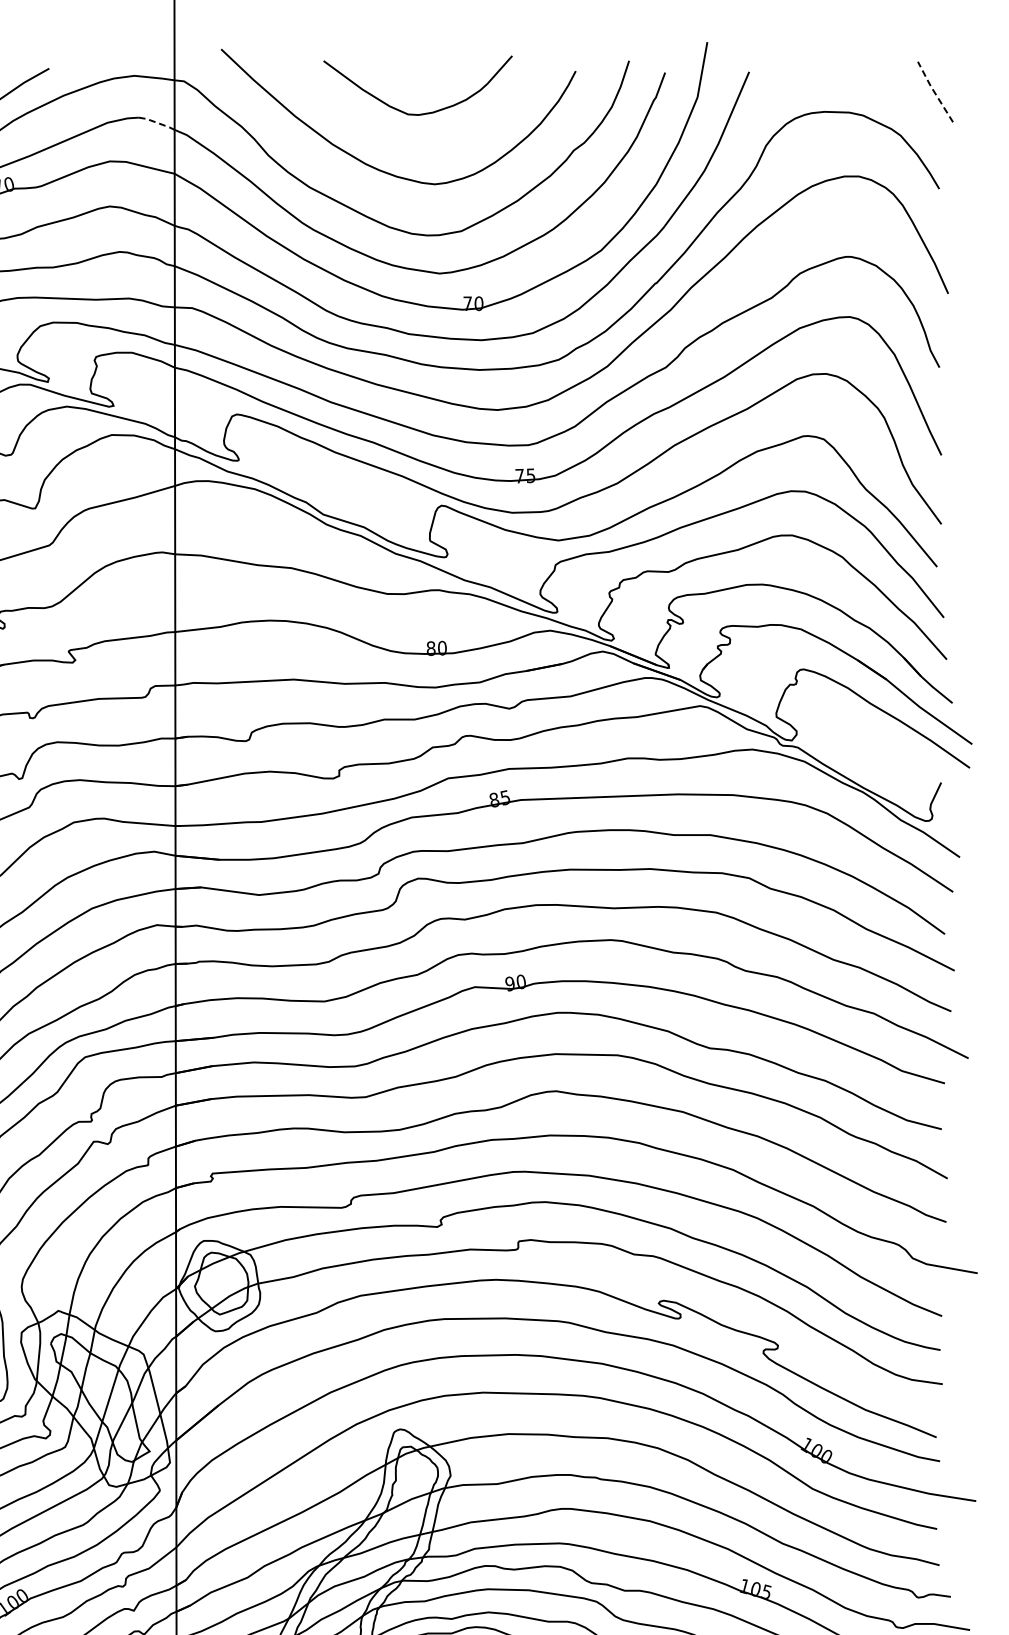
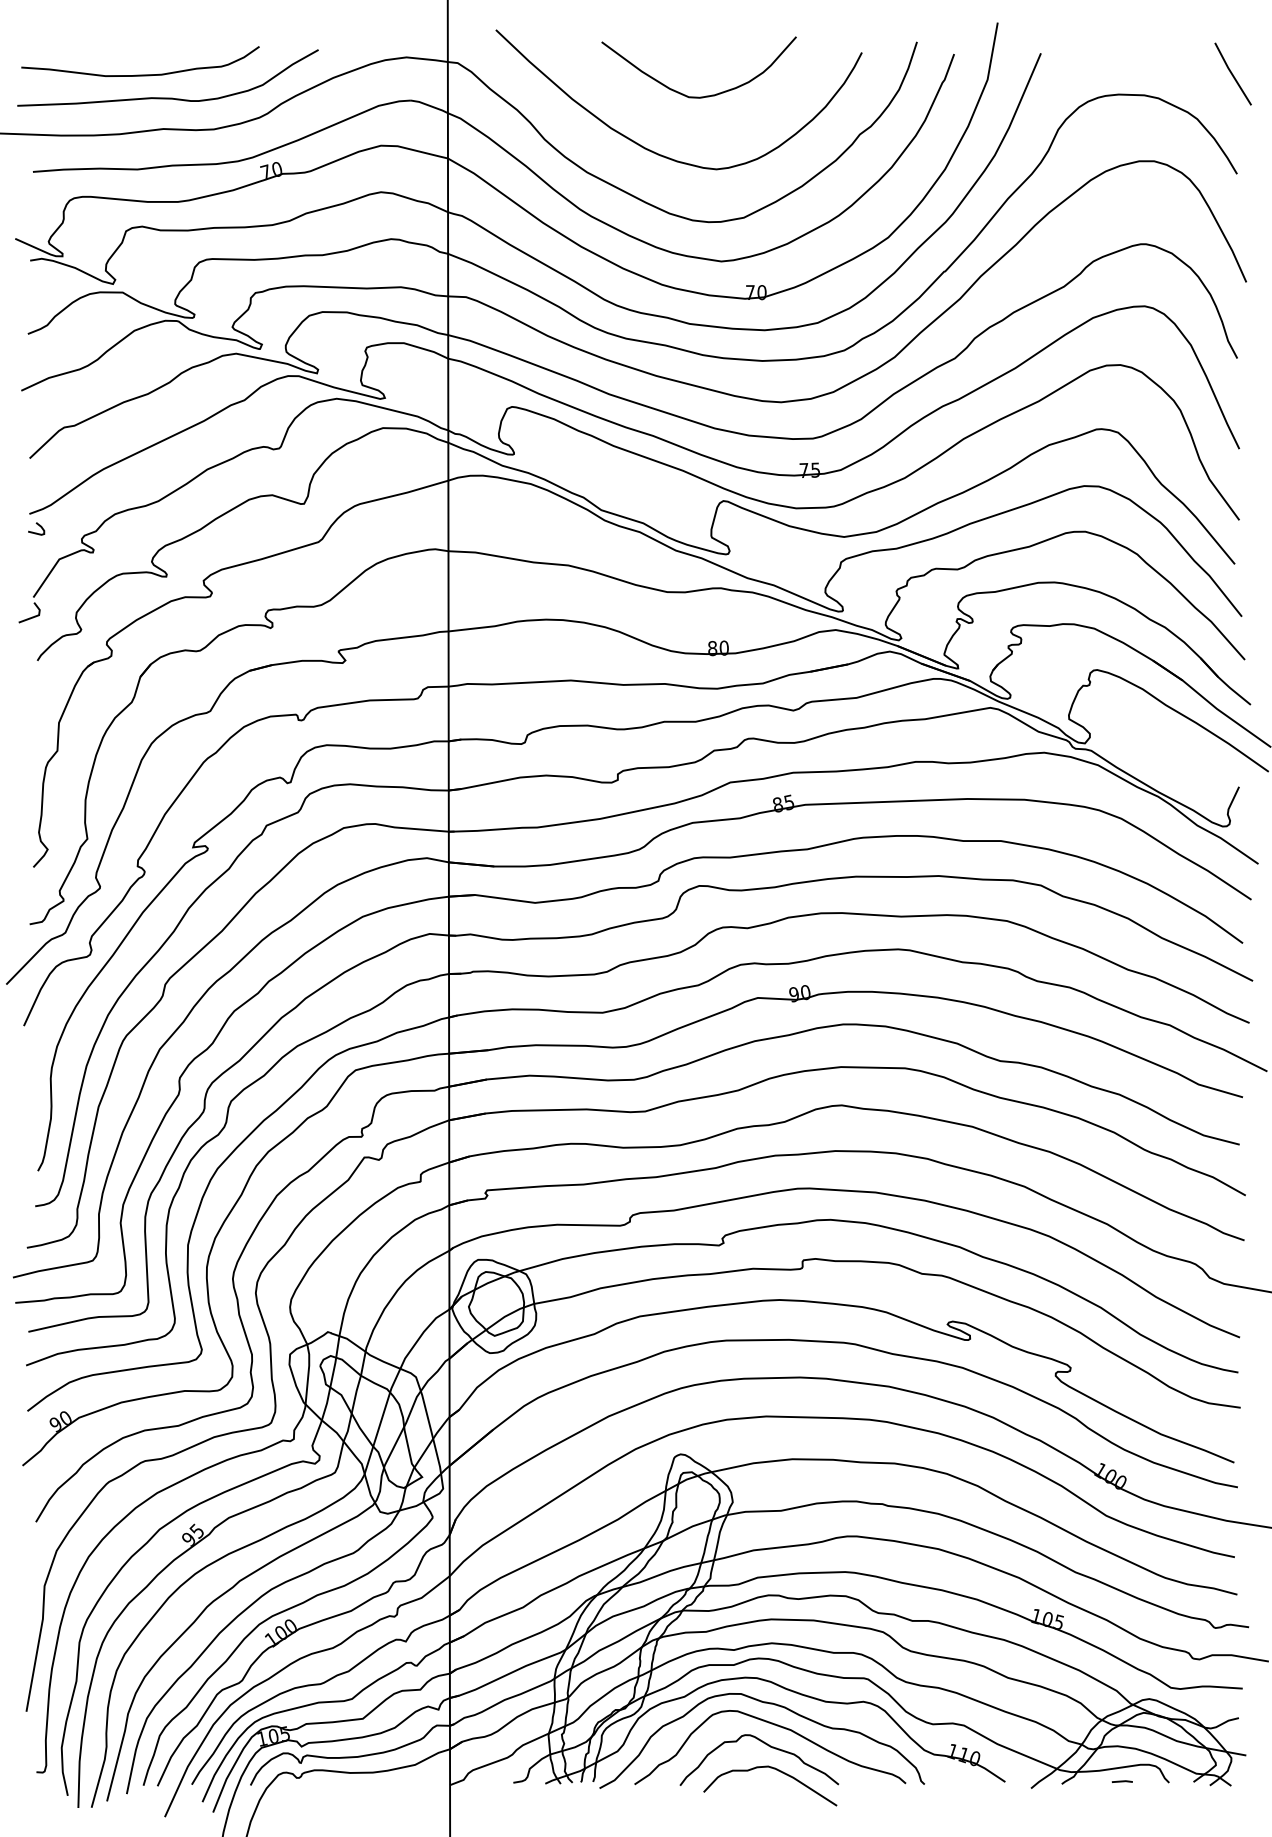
line: (933, 91) -> (1231, 73), dashed -> solid
line: (157, 123) -> (430, 106), dashed -> solid

